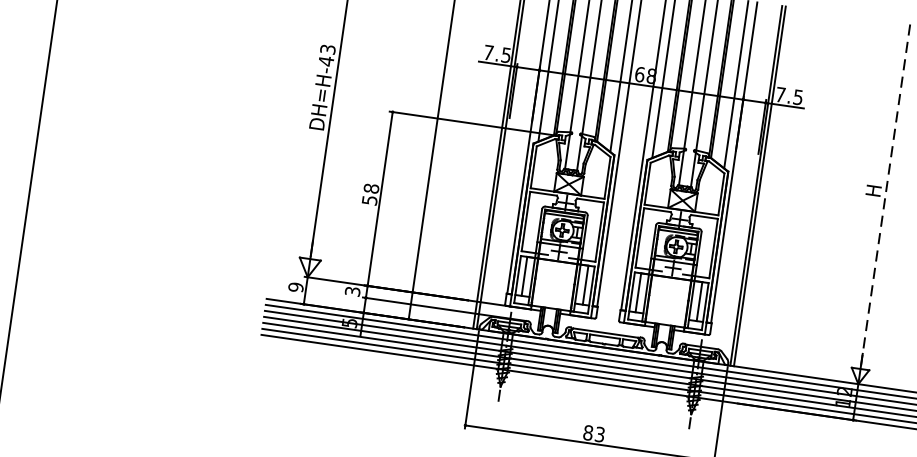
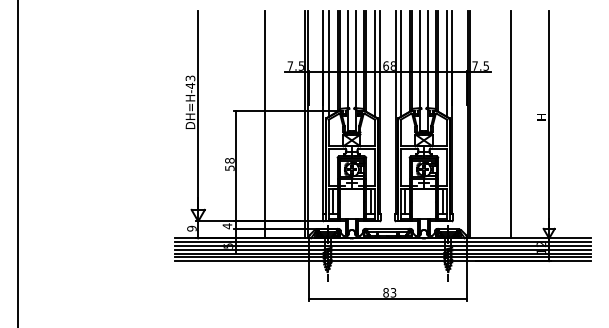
line: (824, 195) -> (511, 124), added
line: (885, 196) -> (549, 119), dashed -> solid
text: (352, 291) -> (227, 226), 3 -> 4

